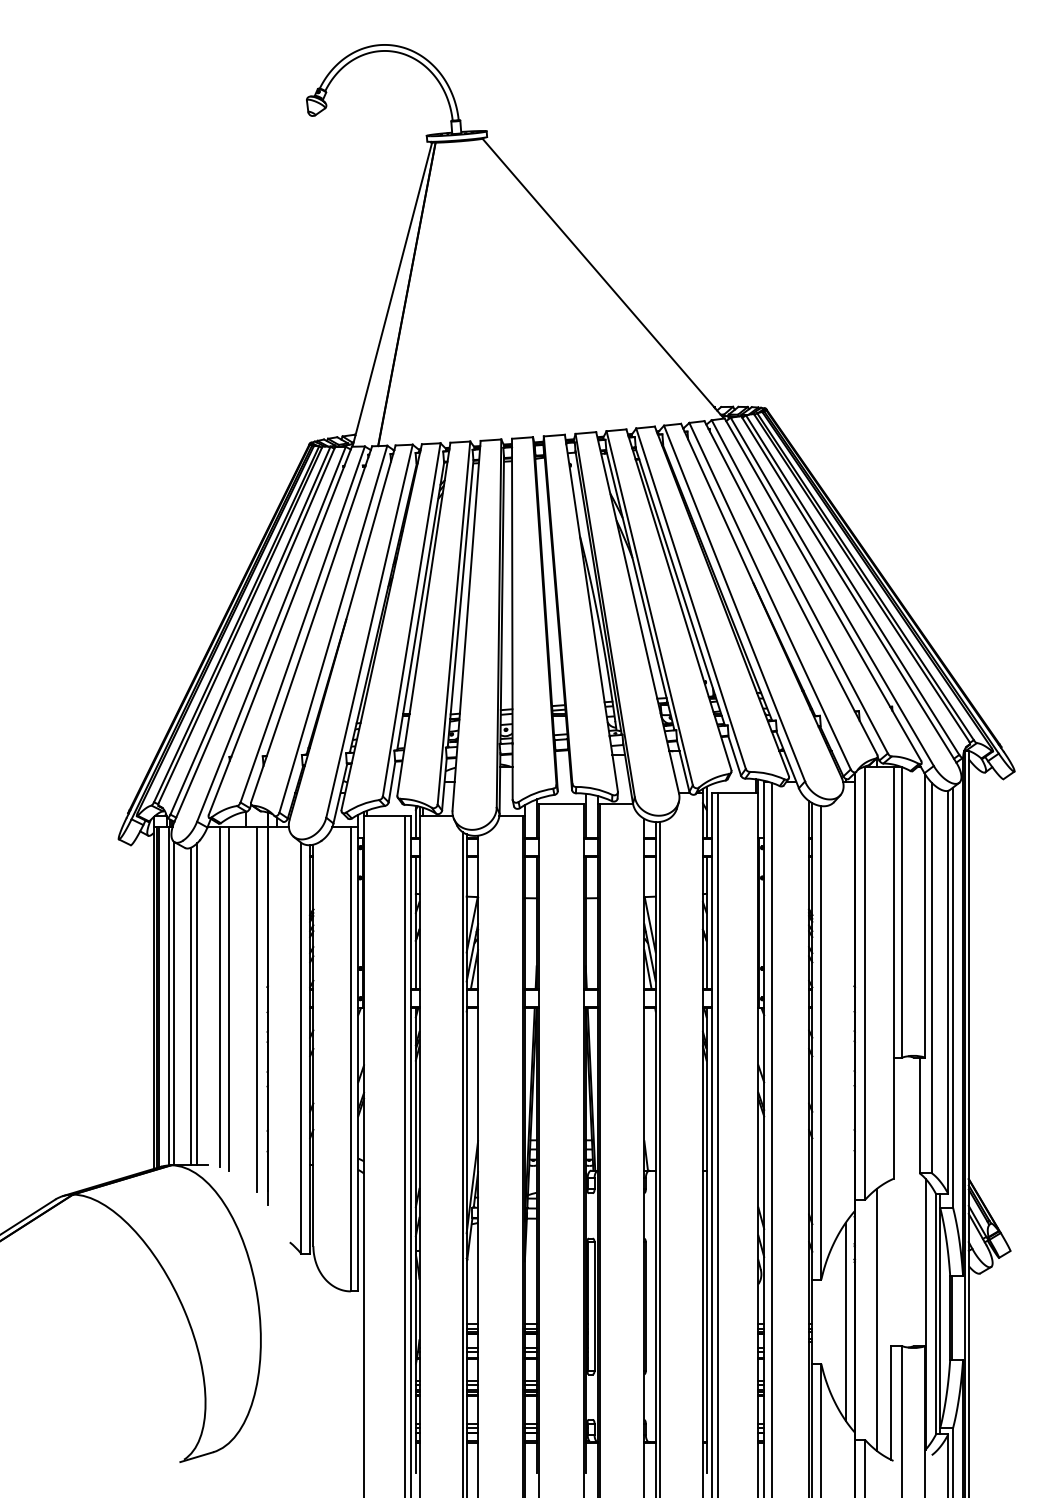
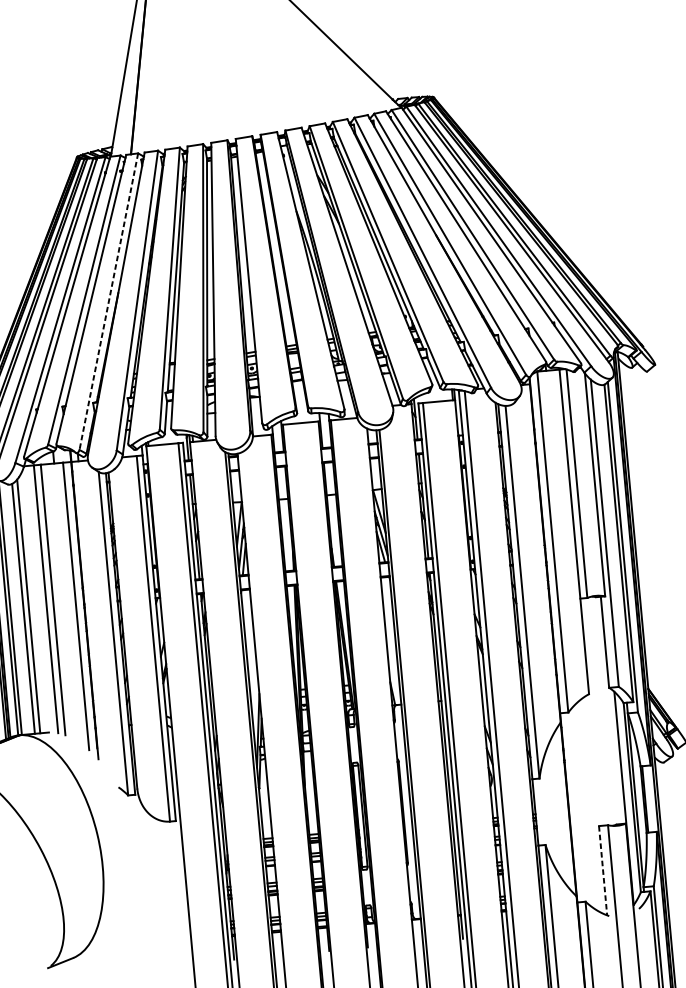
line: (333, 629) -> (108, 301), solid -> dashed
line: (876, 1319) -> (585, 806), removed
line: (845, 1321) -> (561, 809), removed
line: (890, 1402) -> (602, 870), solid -> dashed

